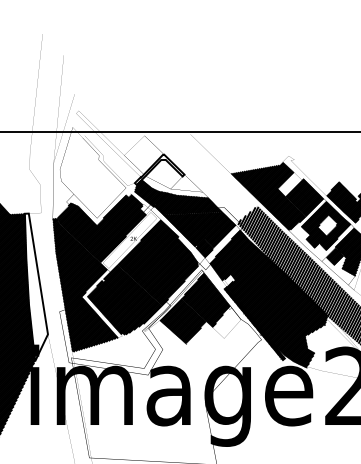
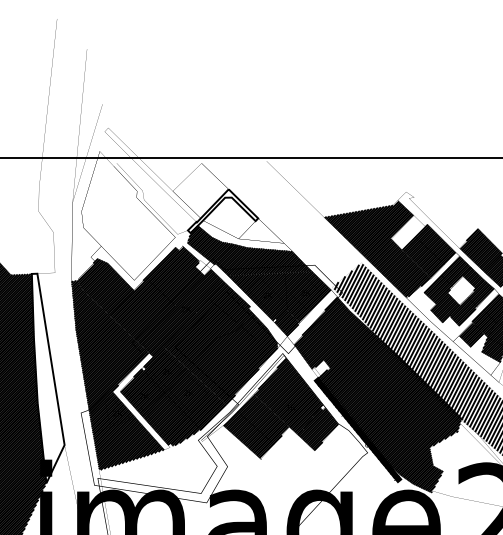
hatch: (130, 240) -> (181, 311), added
hatch: (226, 323) -> (317, 429), added

